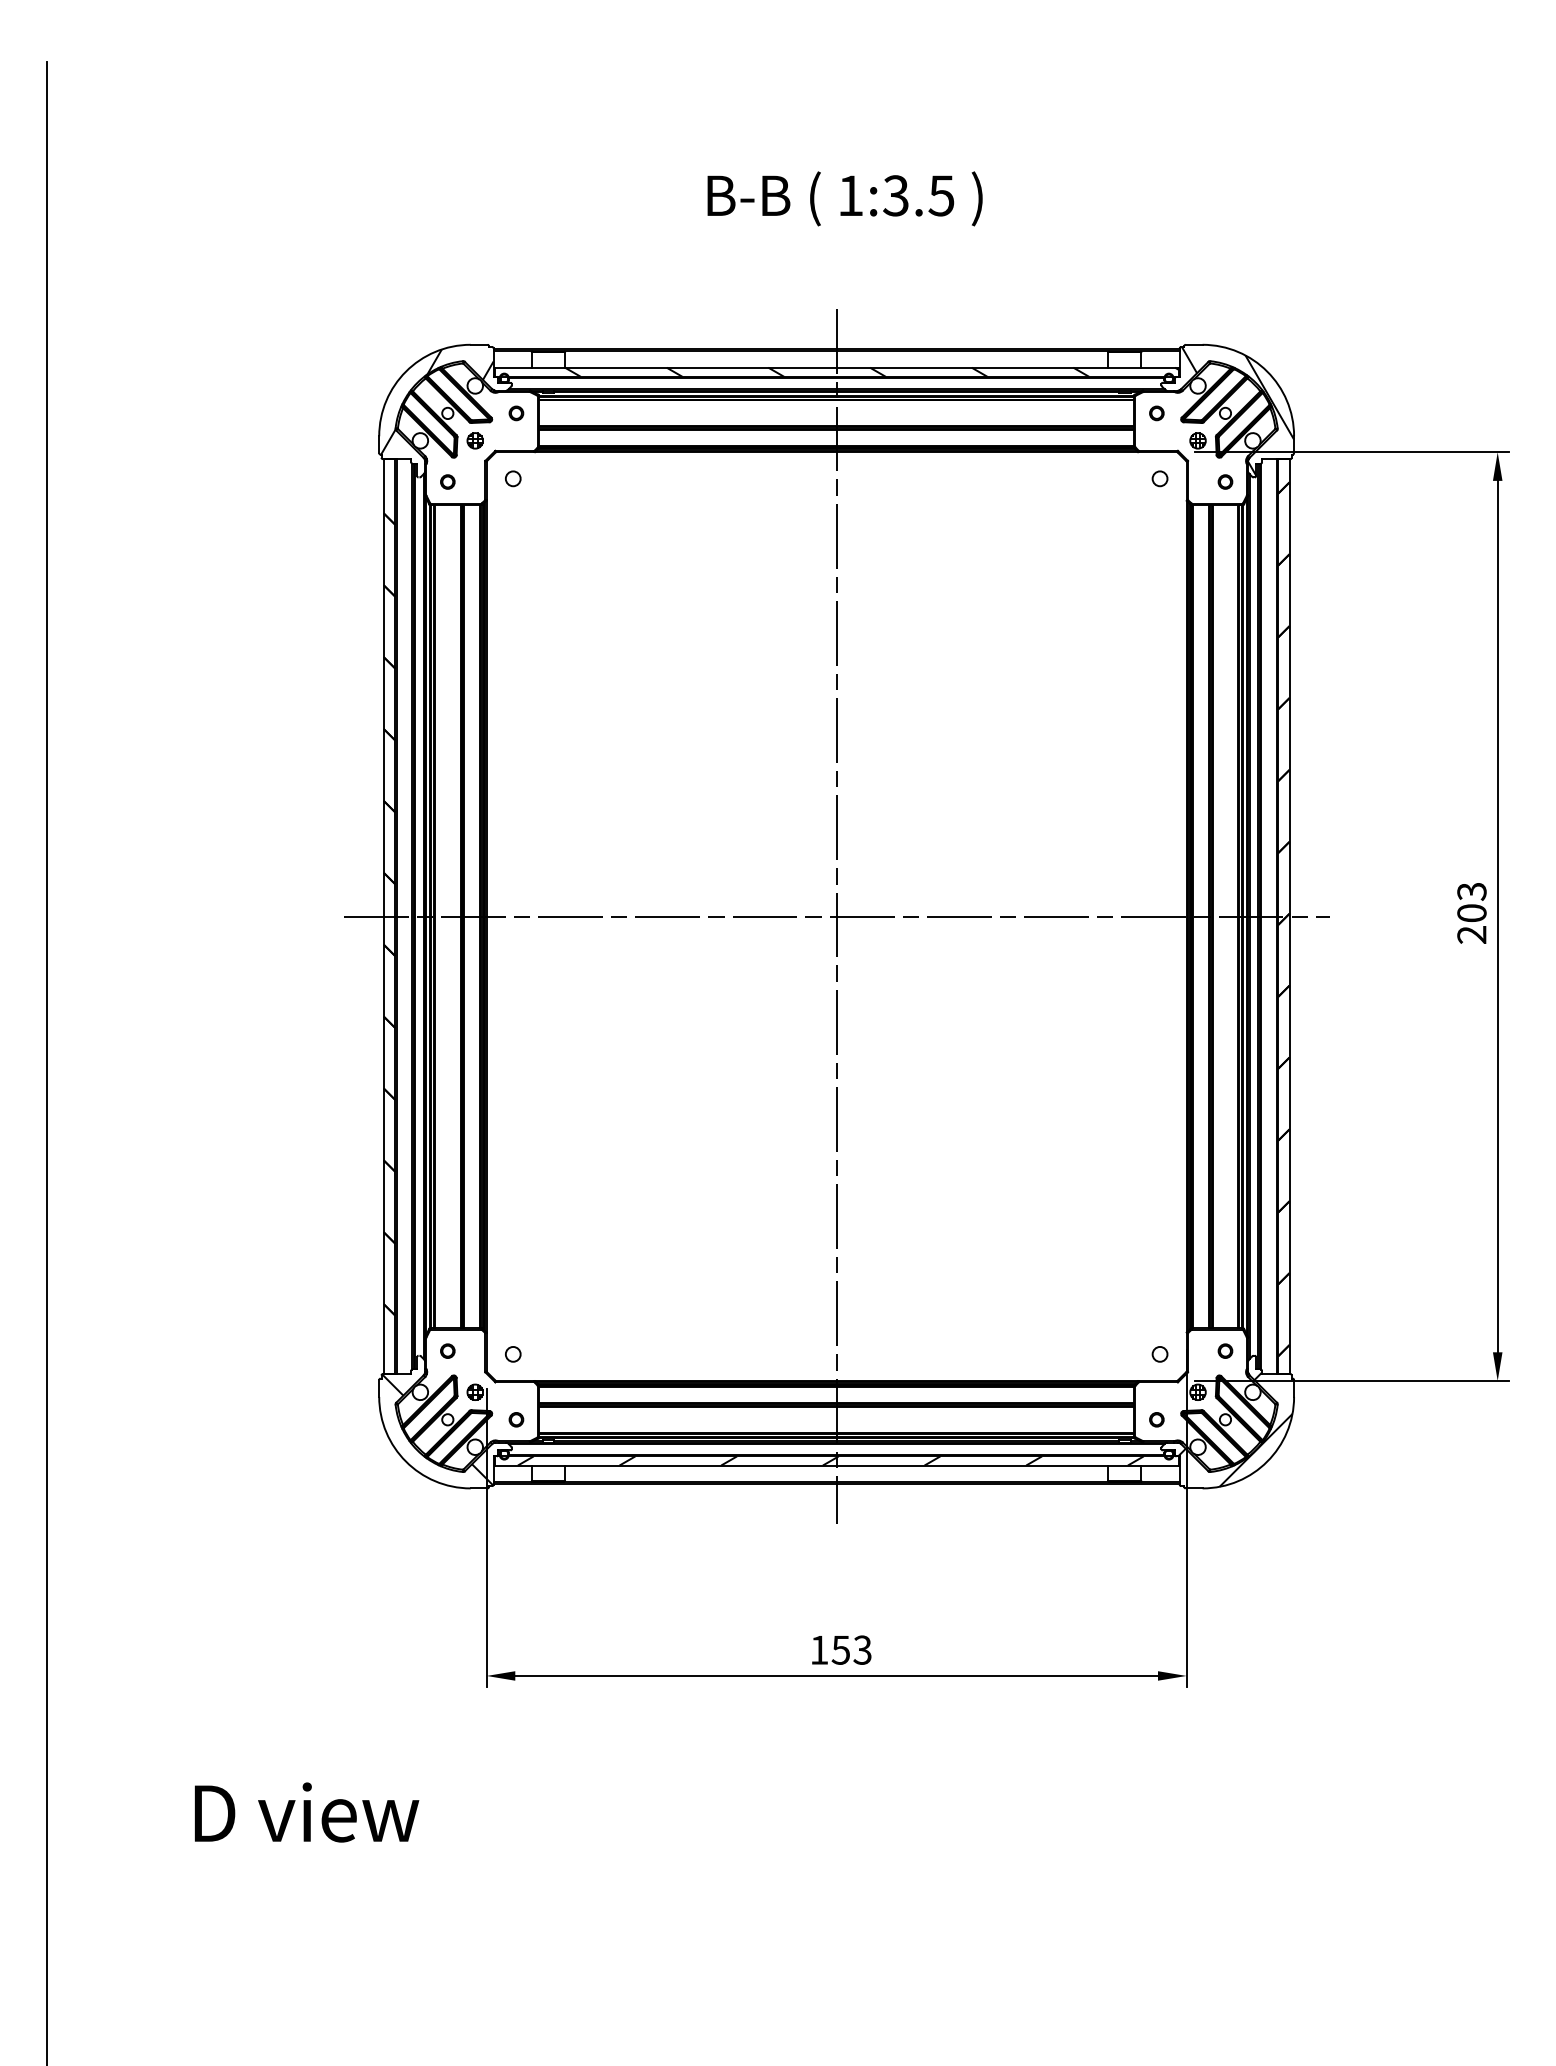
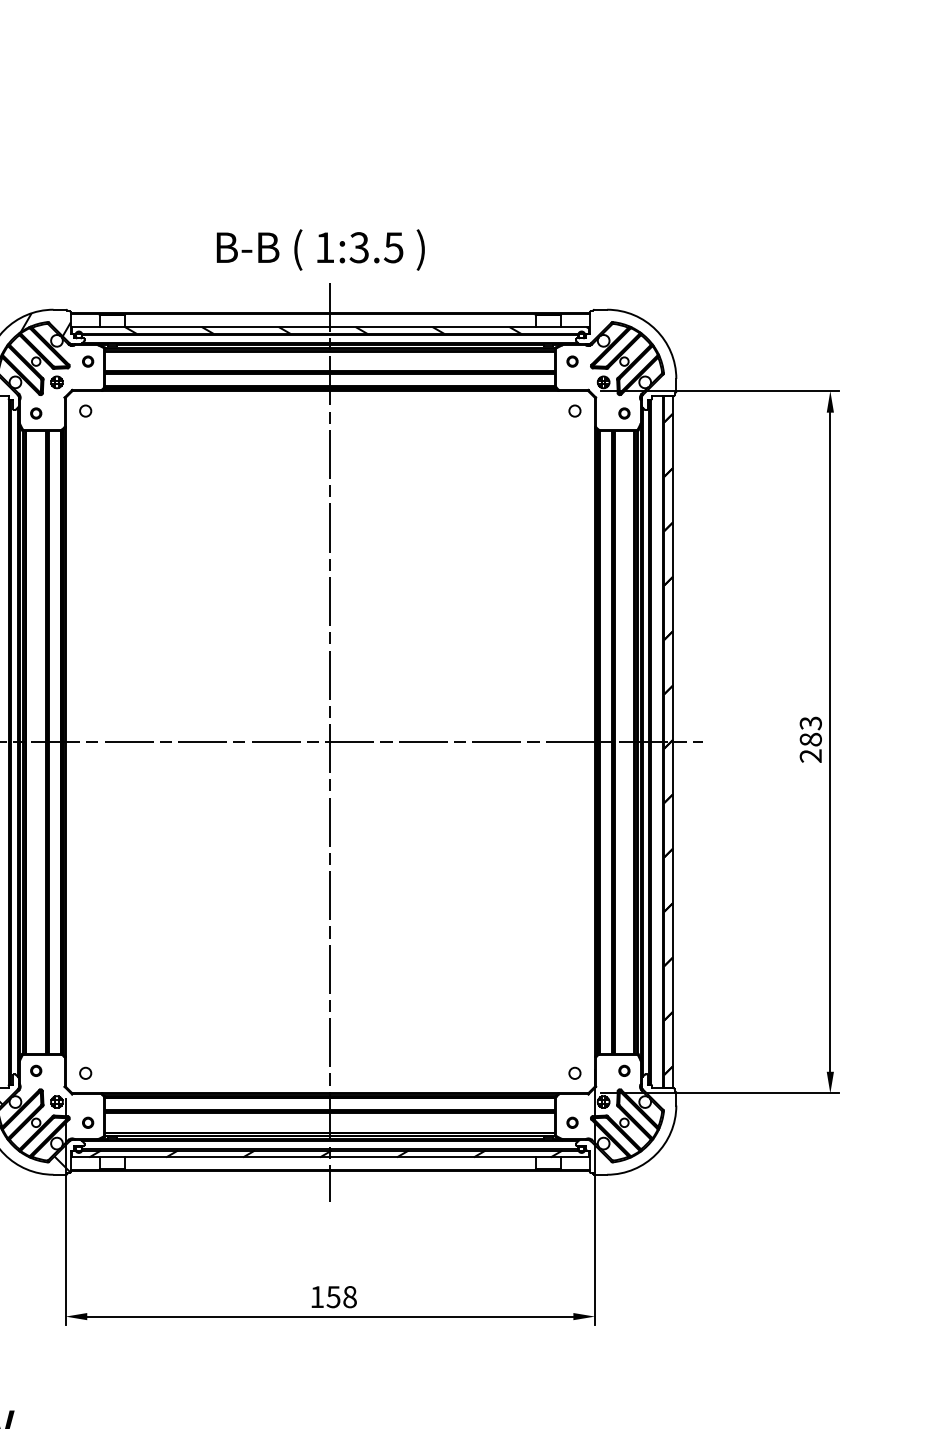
text: (844, 198) -> (320, 249), moved
hatch: (1237, 411) -> (633, 360), removed
text: (1471, 913) -> (810, 739), 203 -> 283
hatch: (1235, 1429) -> (632, 1130), removed
text: (862, 1649) -> (349, 1296), 153 -> 158

